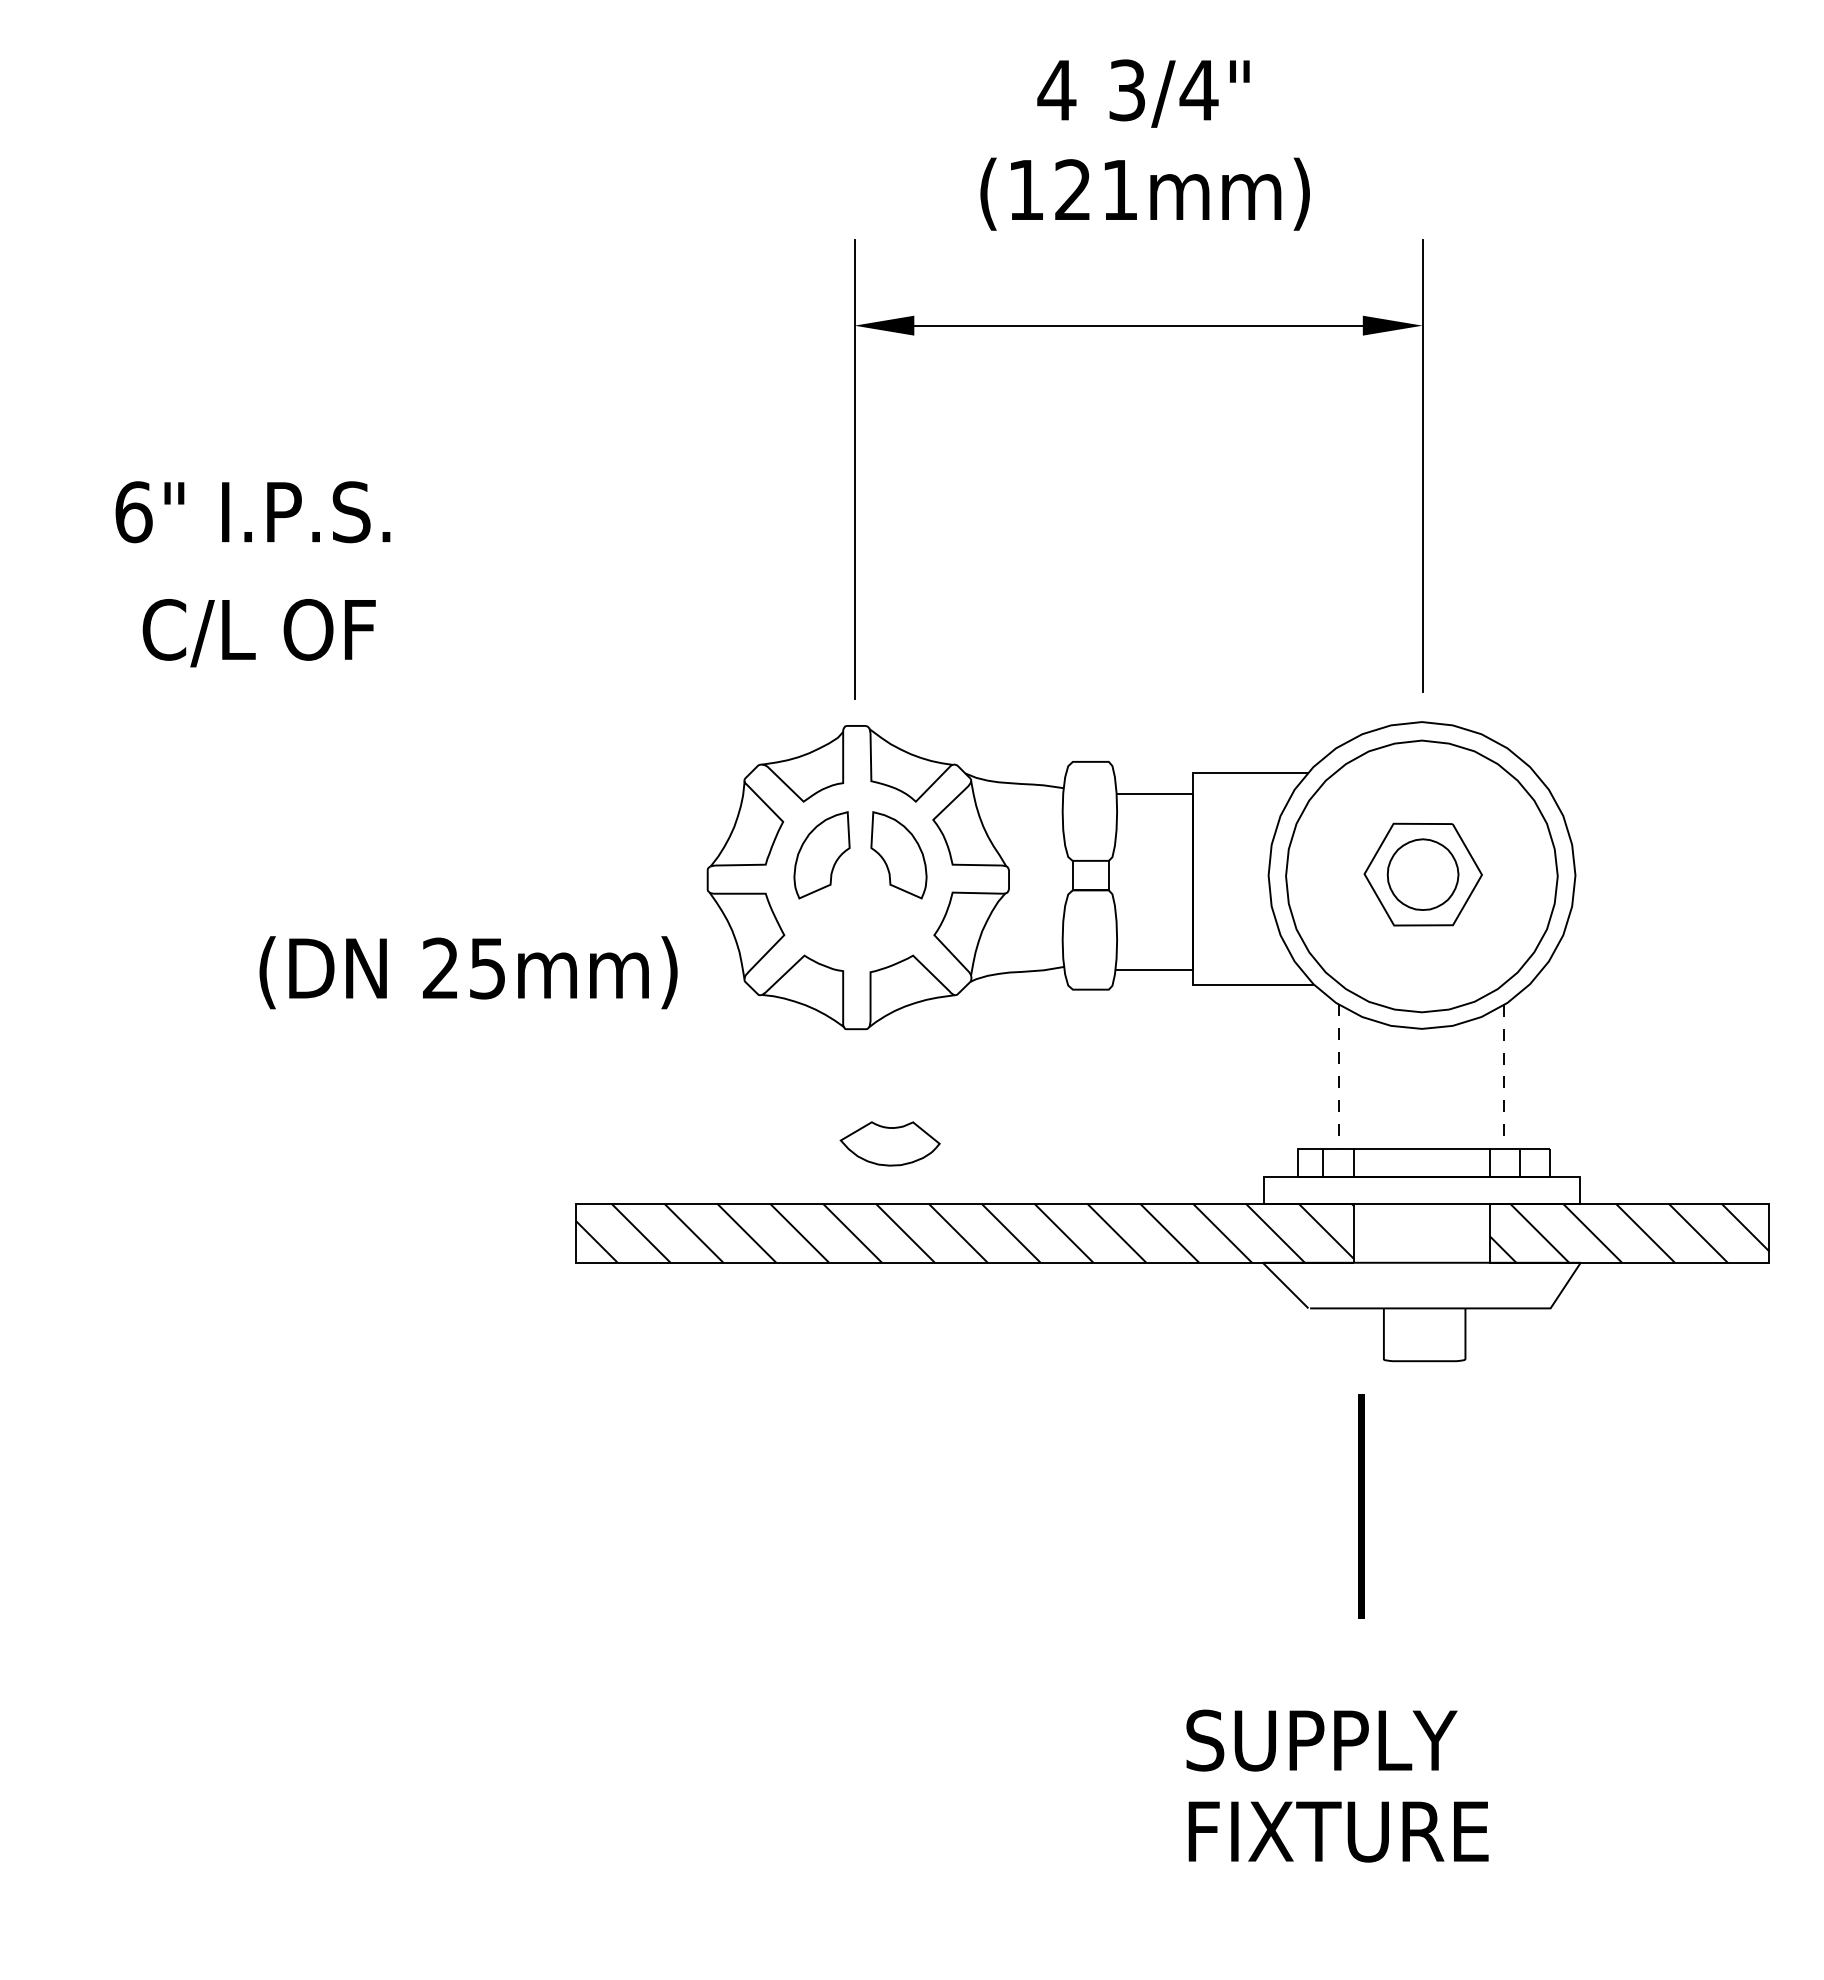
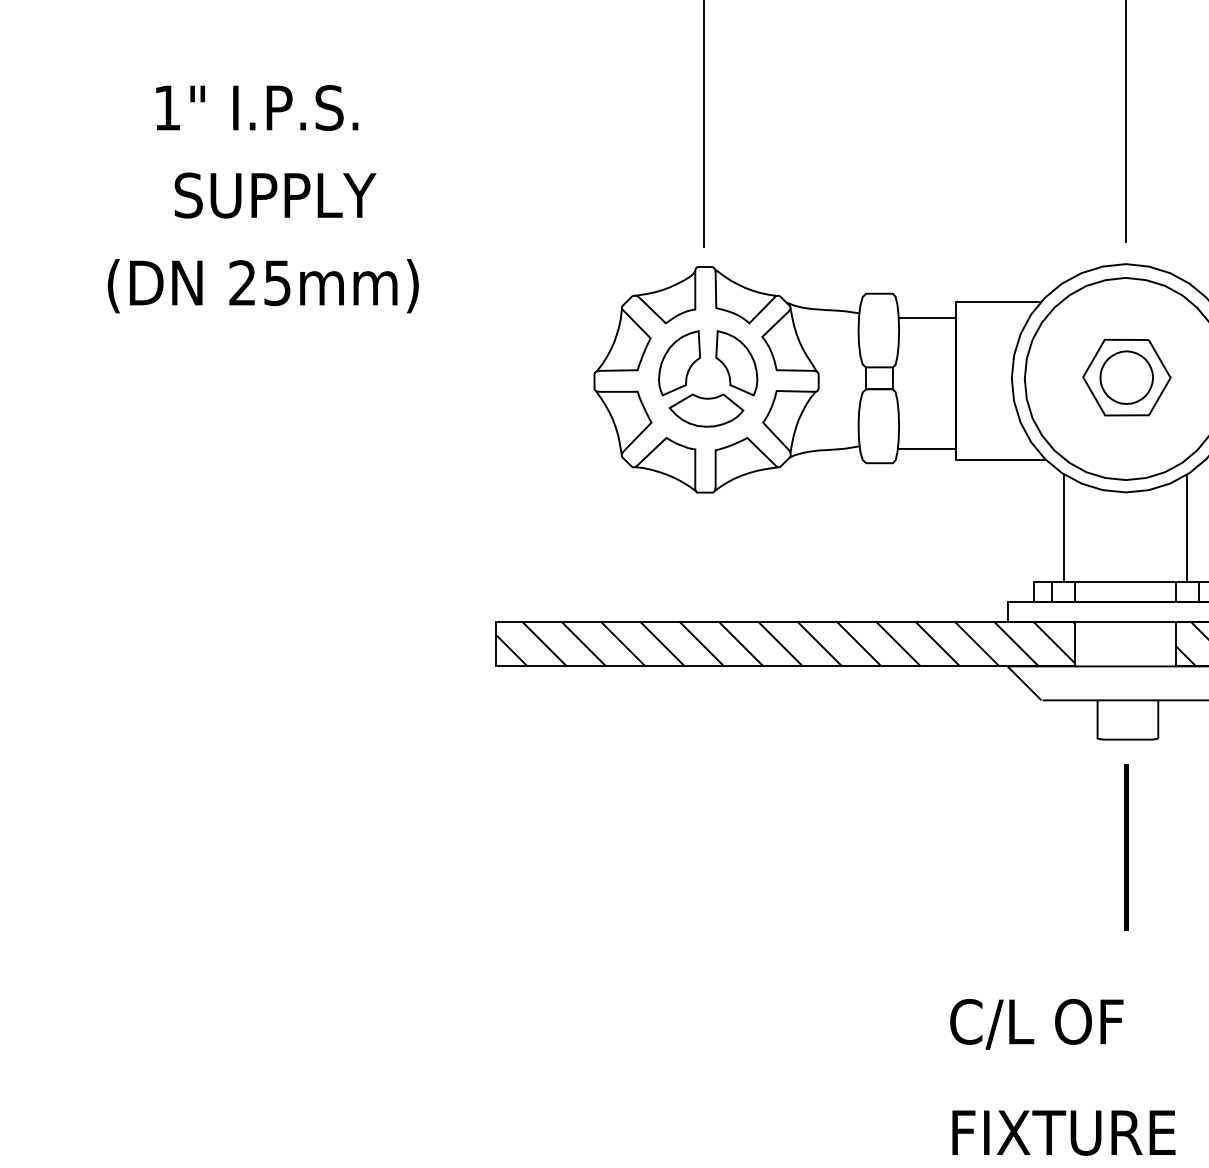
text: (133, 512) -> (167, 108), 6" -> 1"
text: (278, 633) -> (275, 198), C/L OF -> SUPPLY
text: (468, 972) -> (263, 286), moved
line: (1338, 1076) -> (1063, 527), dashed -> solid
line: (1504, 1077) -> (1187, 528), dashed -> solid
part: (889, 1143) -> (705, 410), moved
line: (1361, 1506) -> (1126, 847), moved
text: (1321, 1743) -> (1051, 1024), SUPPLY -> C/L OF
text: (1338, 1831) -> (1063, 1132), moved

